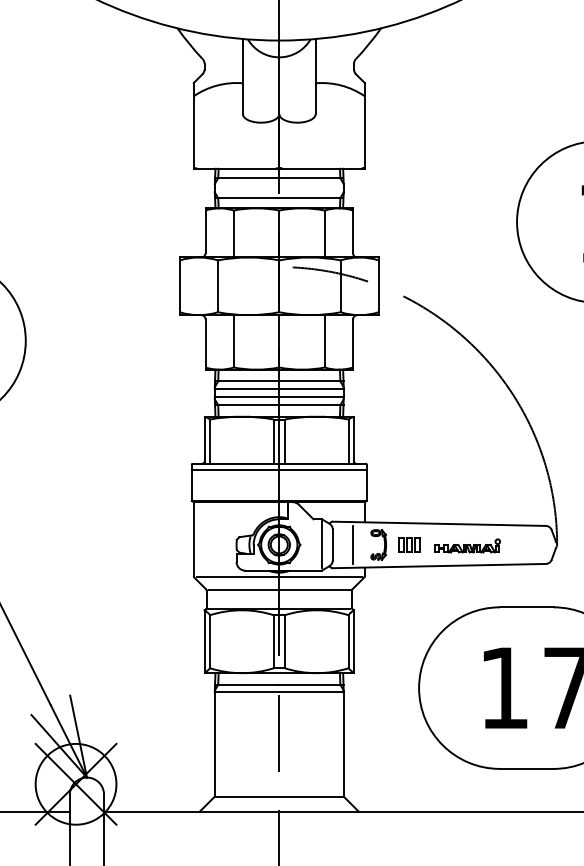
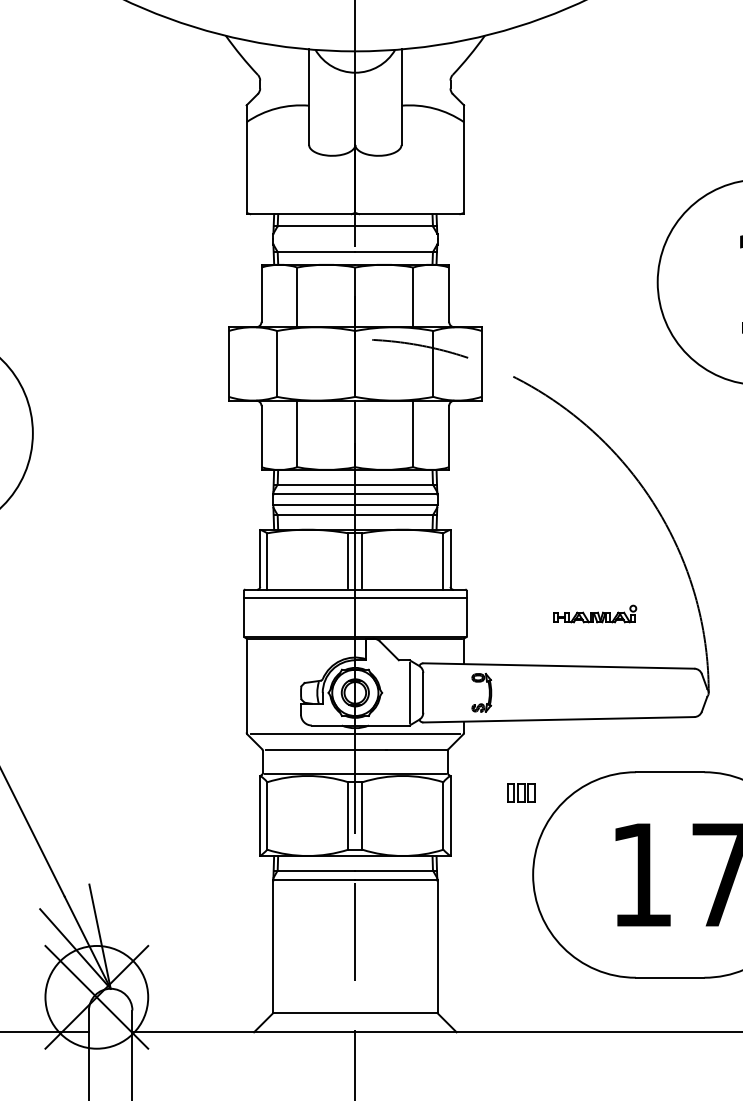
line: (352, 544) -> (448, 692), removed
part: (409, 544) -> (520, 791), moved
part: (467, 545) -> (594, 613), moved

